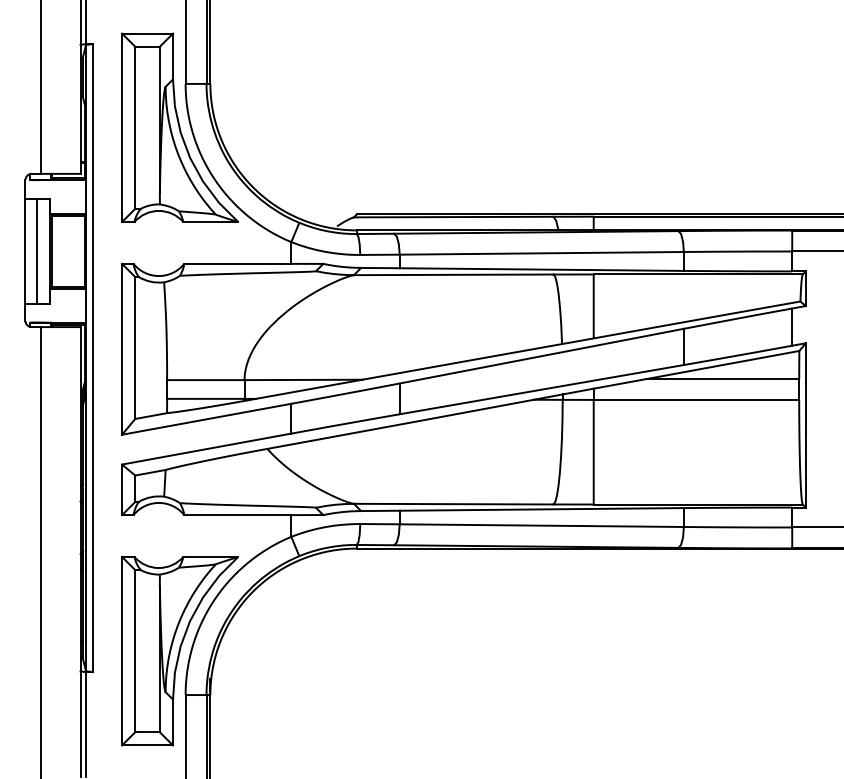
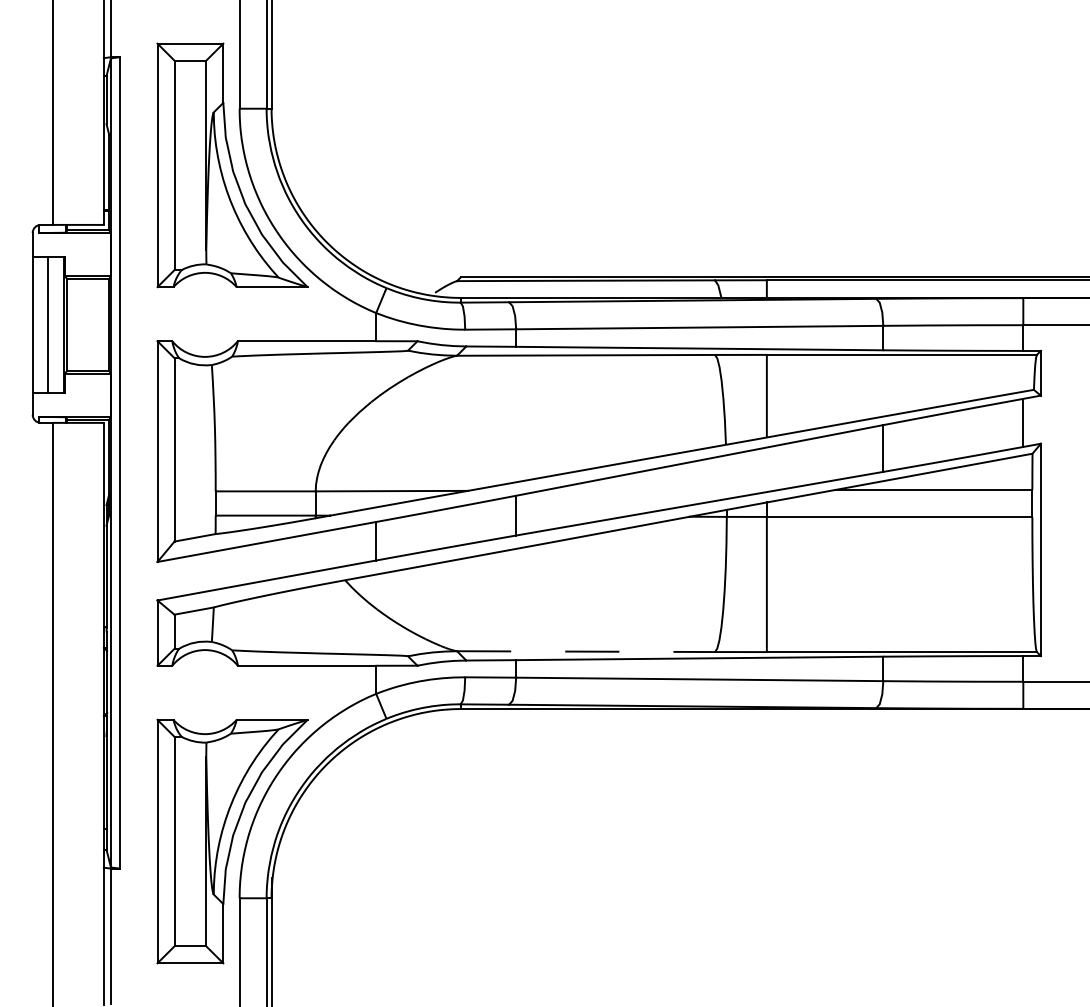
line: (454, 504) -> (586, 651), solid -> dashed

